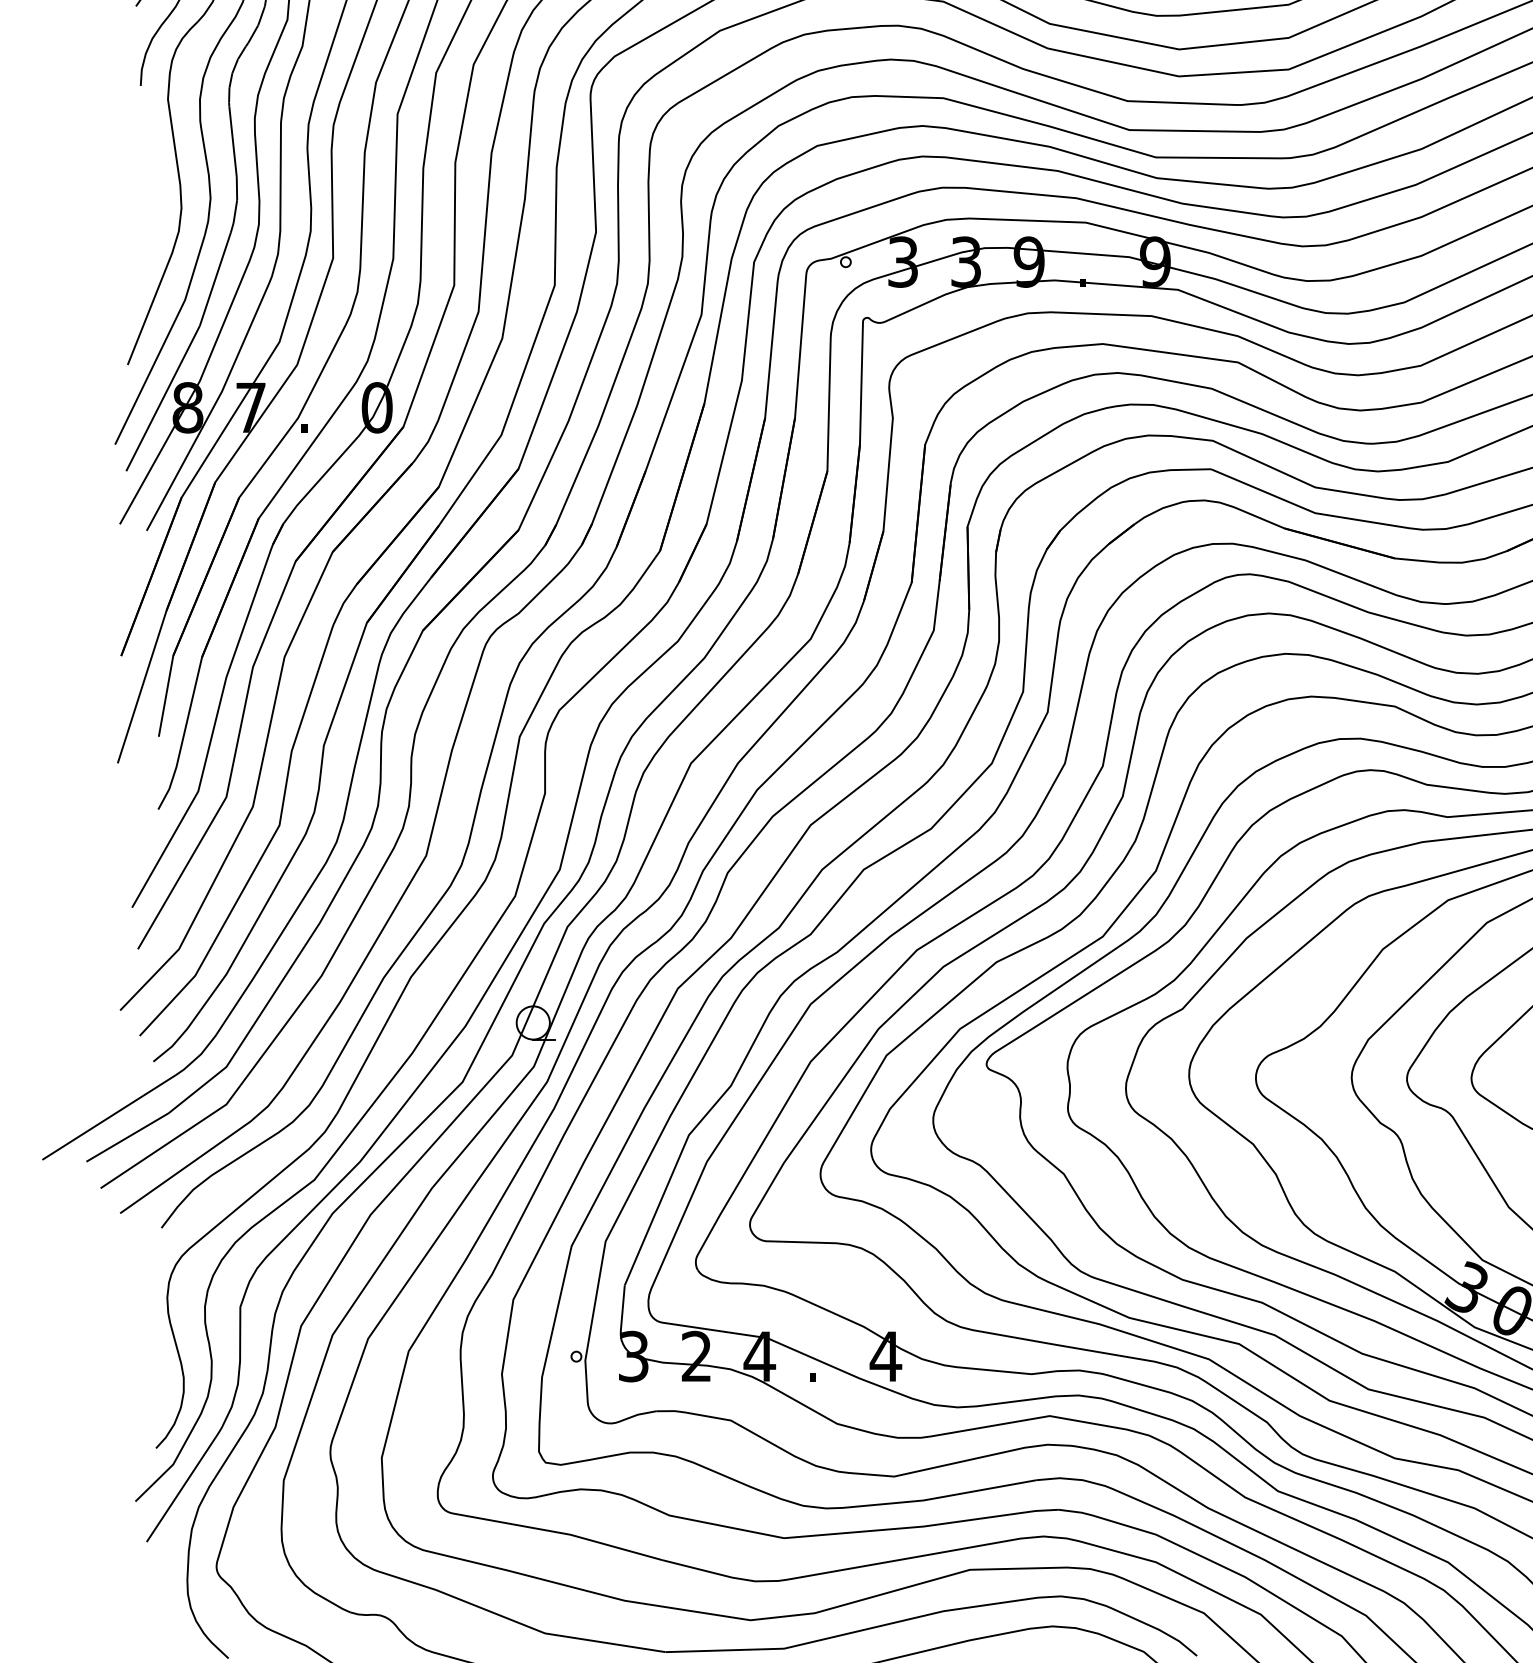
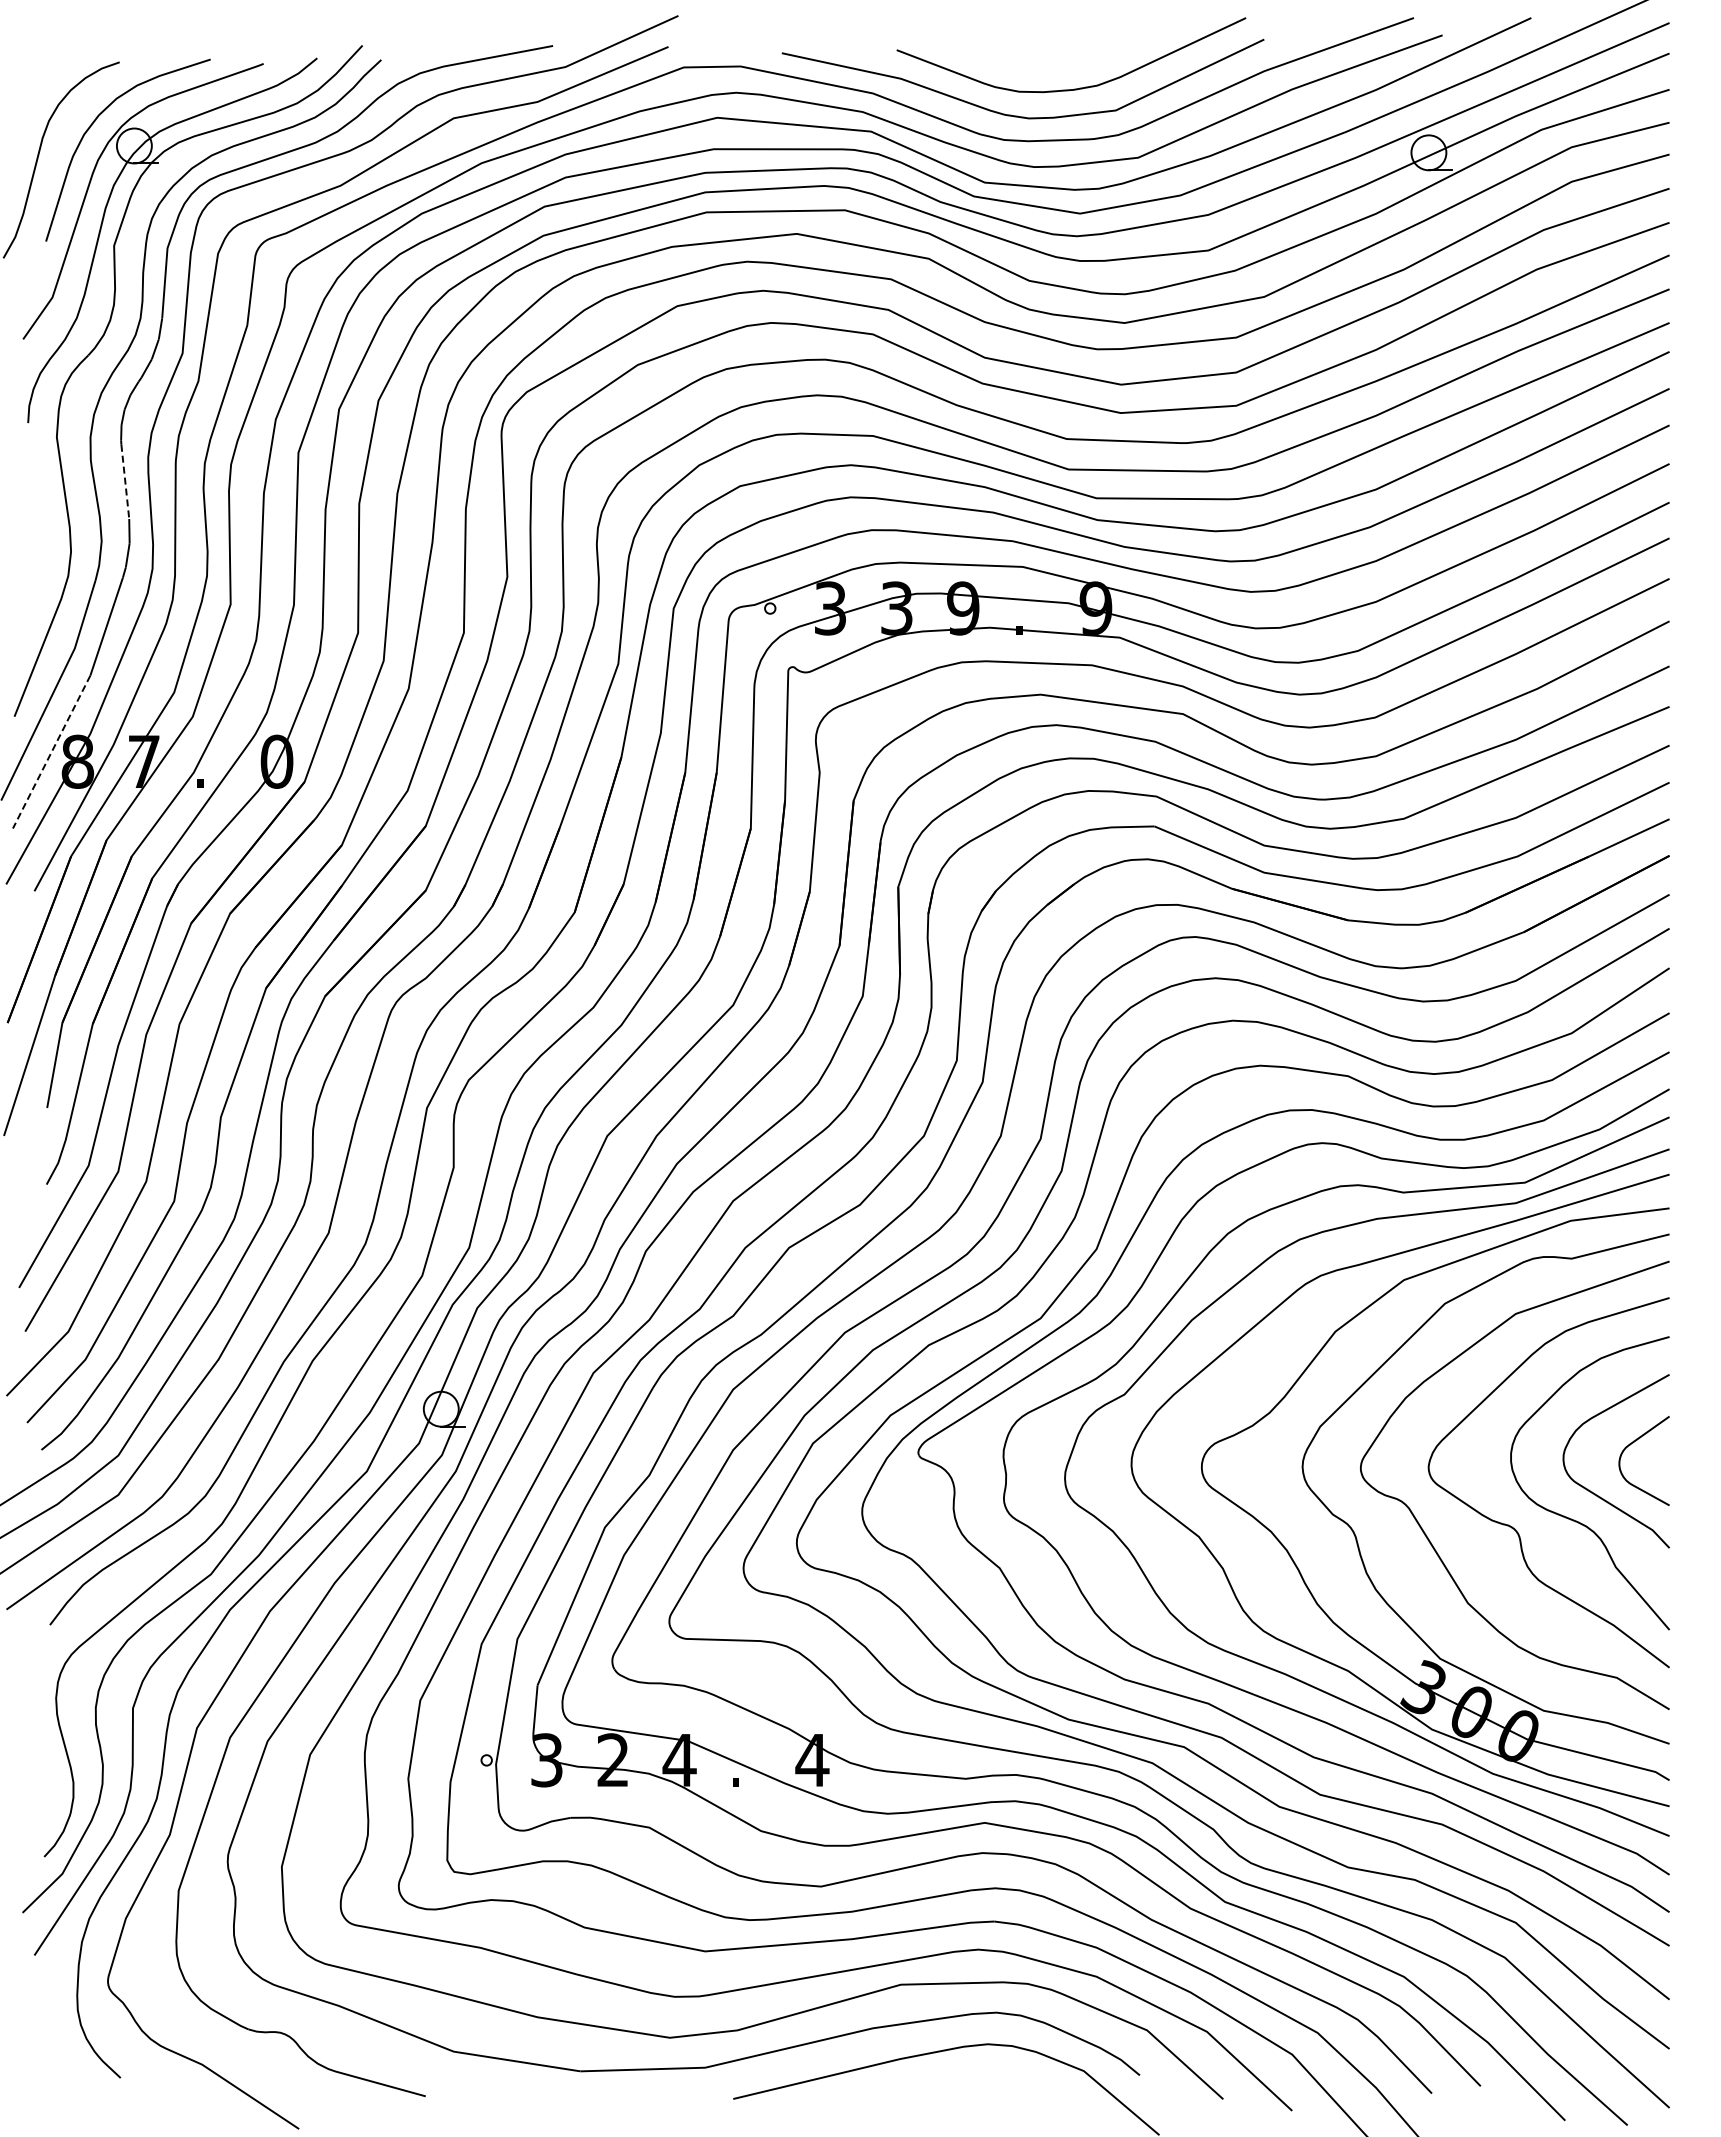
line: (233, 142) -> (125, 482), solid -> dashed
line: (162, 398) -> (51, 752), solid -> dashed

